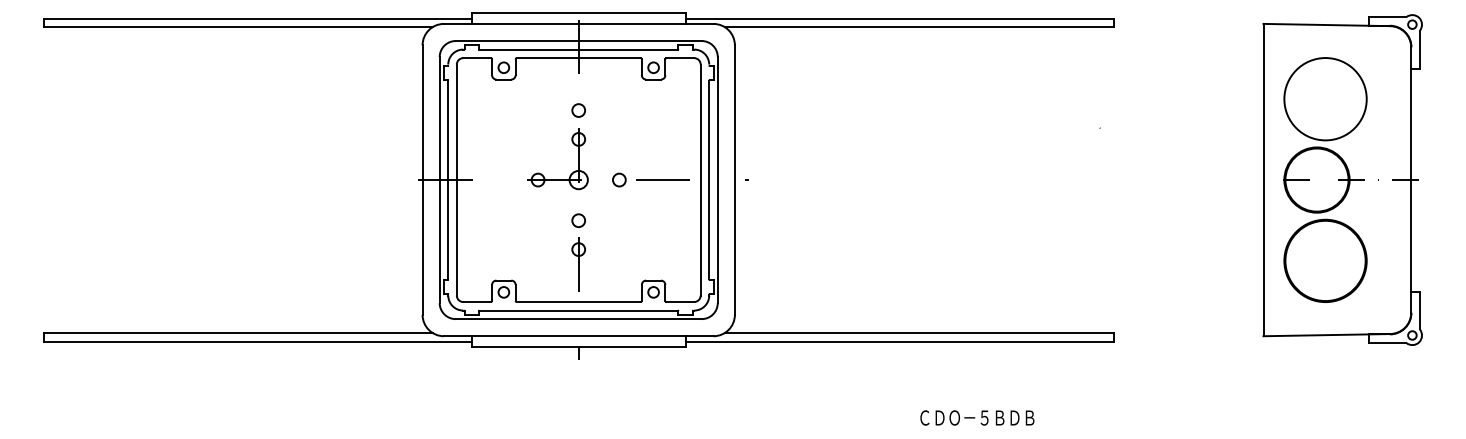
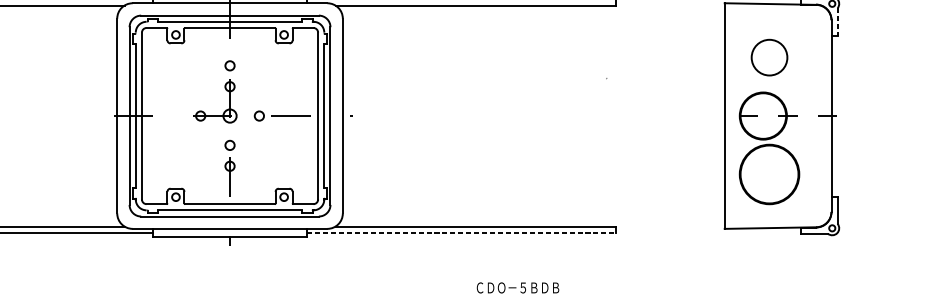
line: (1419, 49) -> (837, 21), solid -> dashed
circle: (1325, 99) -> (769, 57), size x0.6
line: (899, 341) -> (461, 232), solid -> dashed

